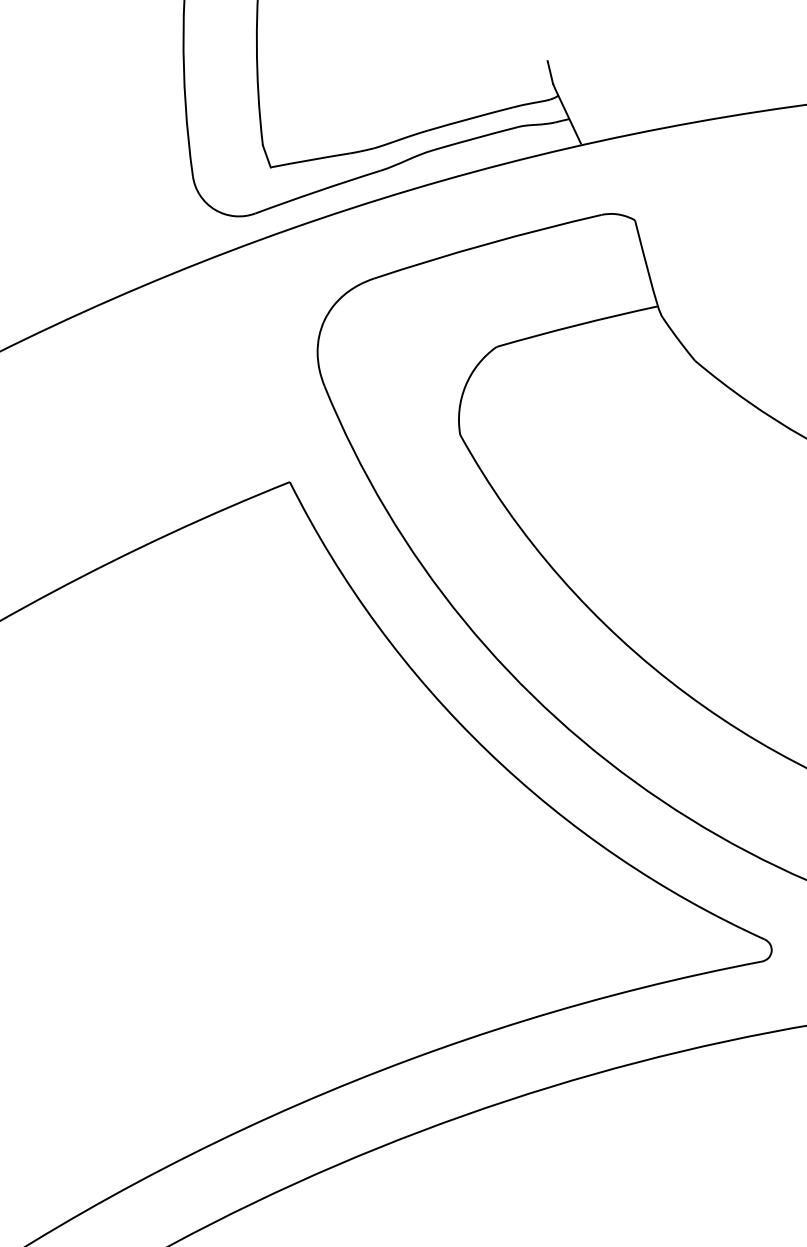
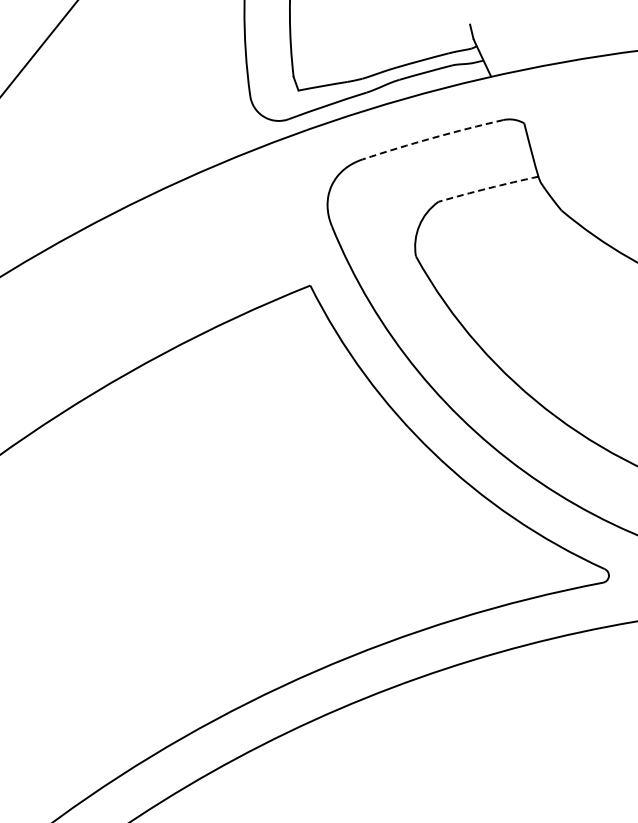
arc: (486, 244) -> (432, 138), solid -> dashed
arc: (577, 325) -> (488, 188), solid -> dashed

